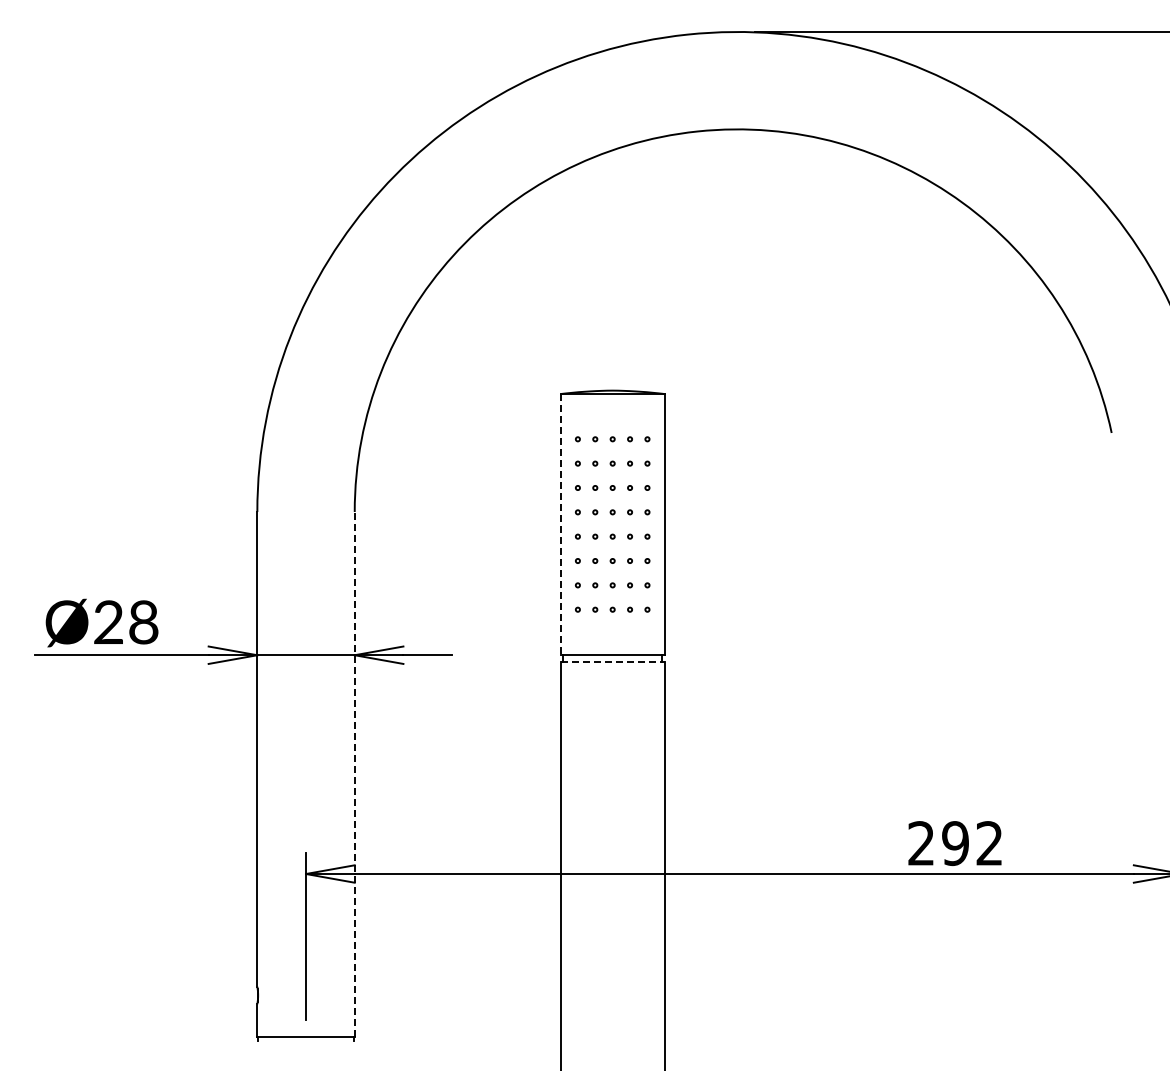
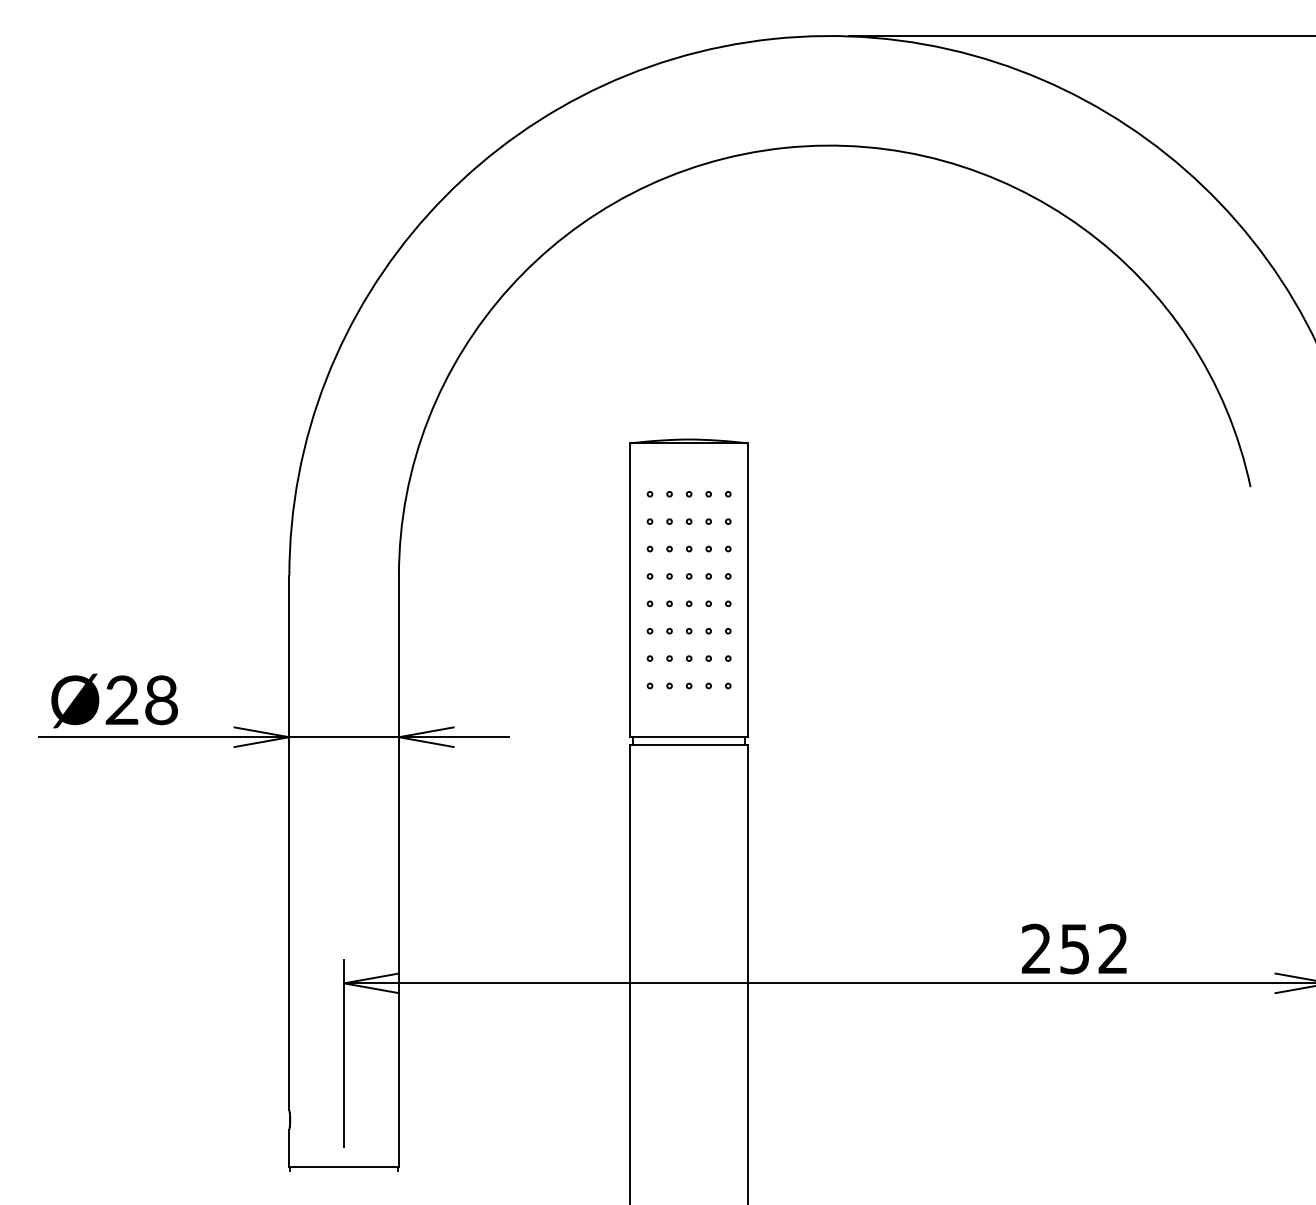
line: (560, 525) -> (630, 591), dashed -> solid
line: (613, 661) -> (690, 744), dashed -> solid
line: (354, 774) -> (398, 871), dashed -> solid
text: (955, 843) -> (1074, 949), 292 -> 252

